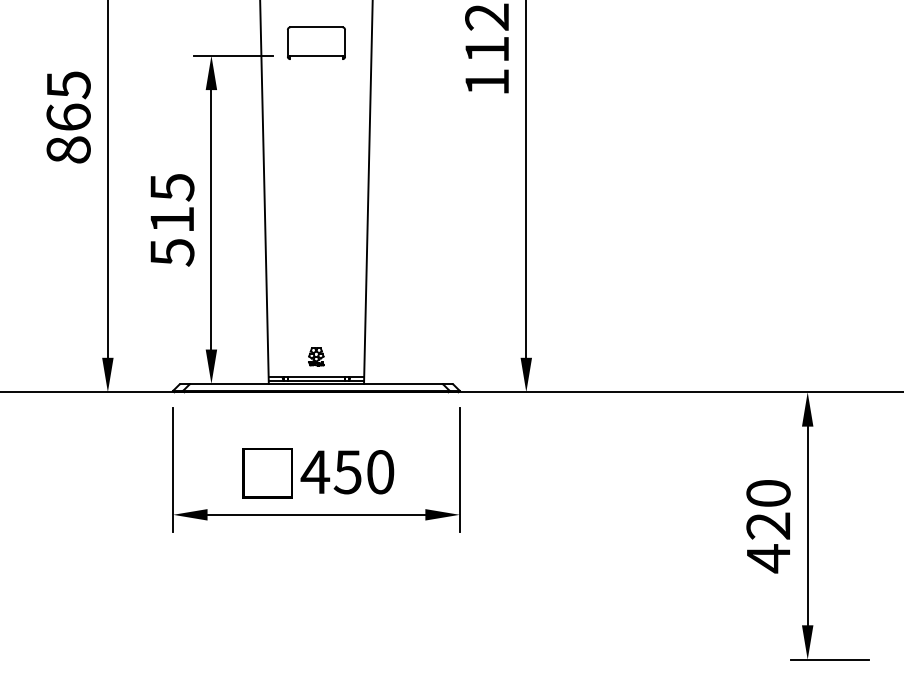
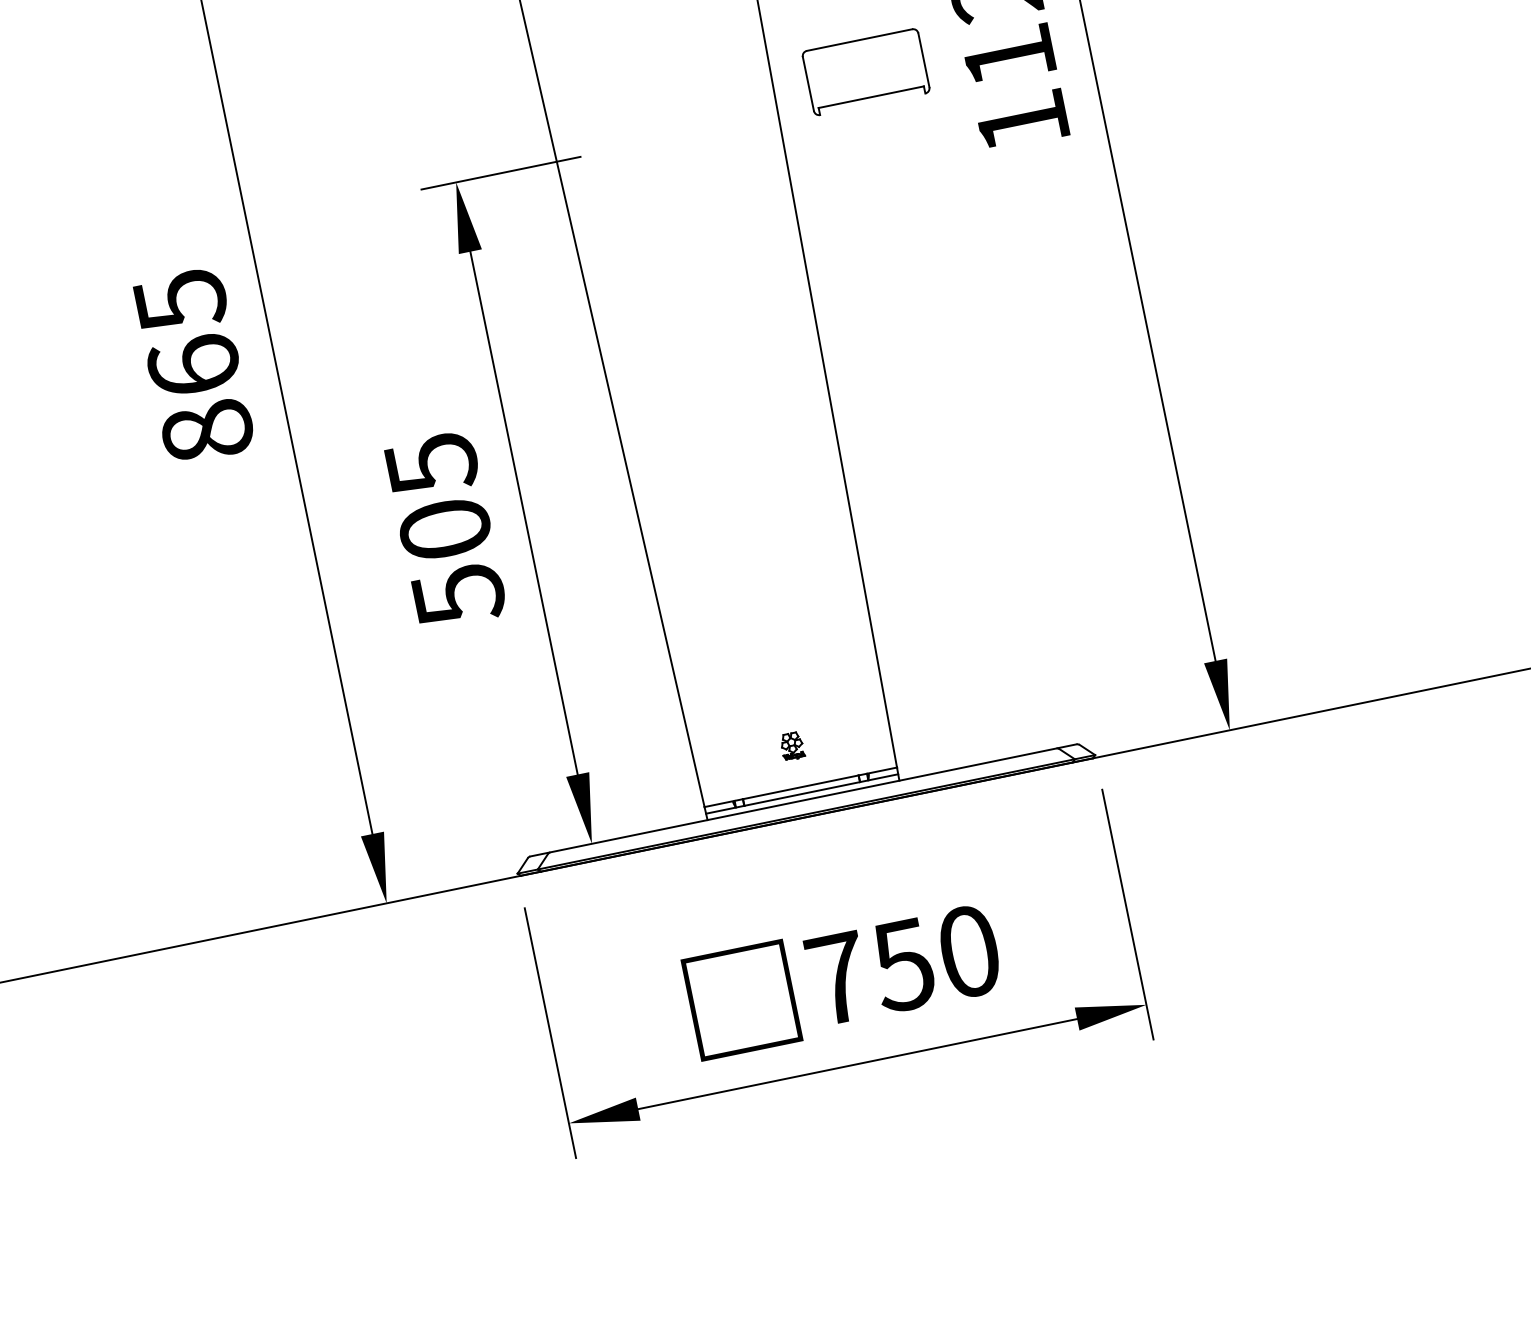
part: (316, 42) -> (865, 70), moved
text: (172, 219) -> (445, 528), 515 -> 505
part: (316, 356) -> (792, 745), size x0.7
text: (315, 471) -> (837, 977), 450 -> 750

